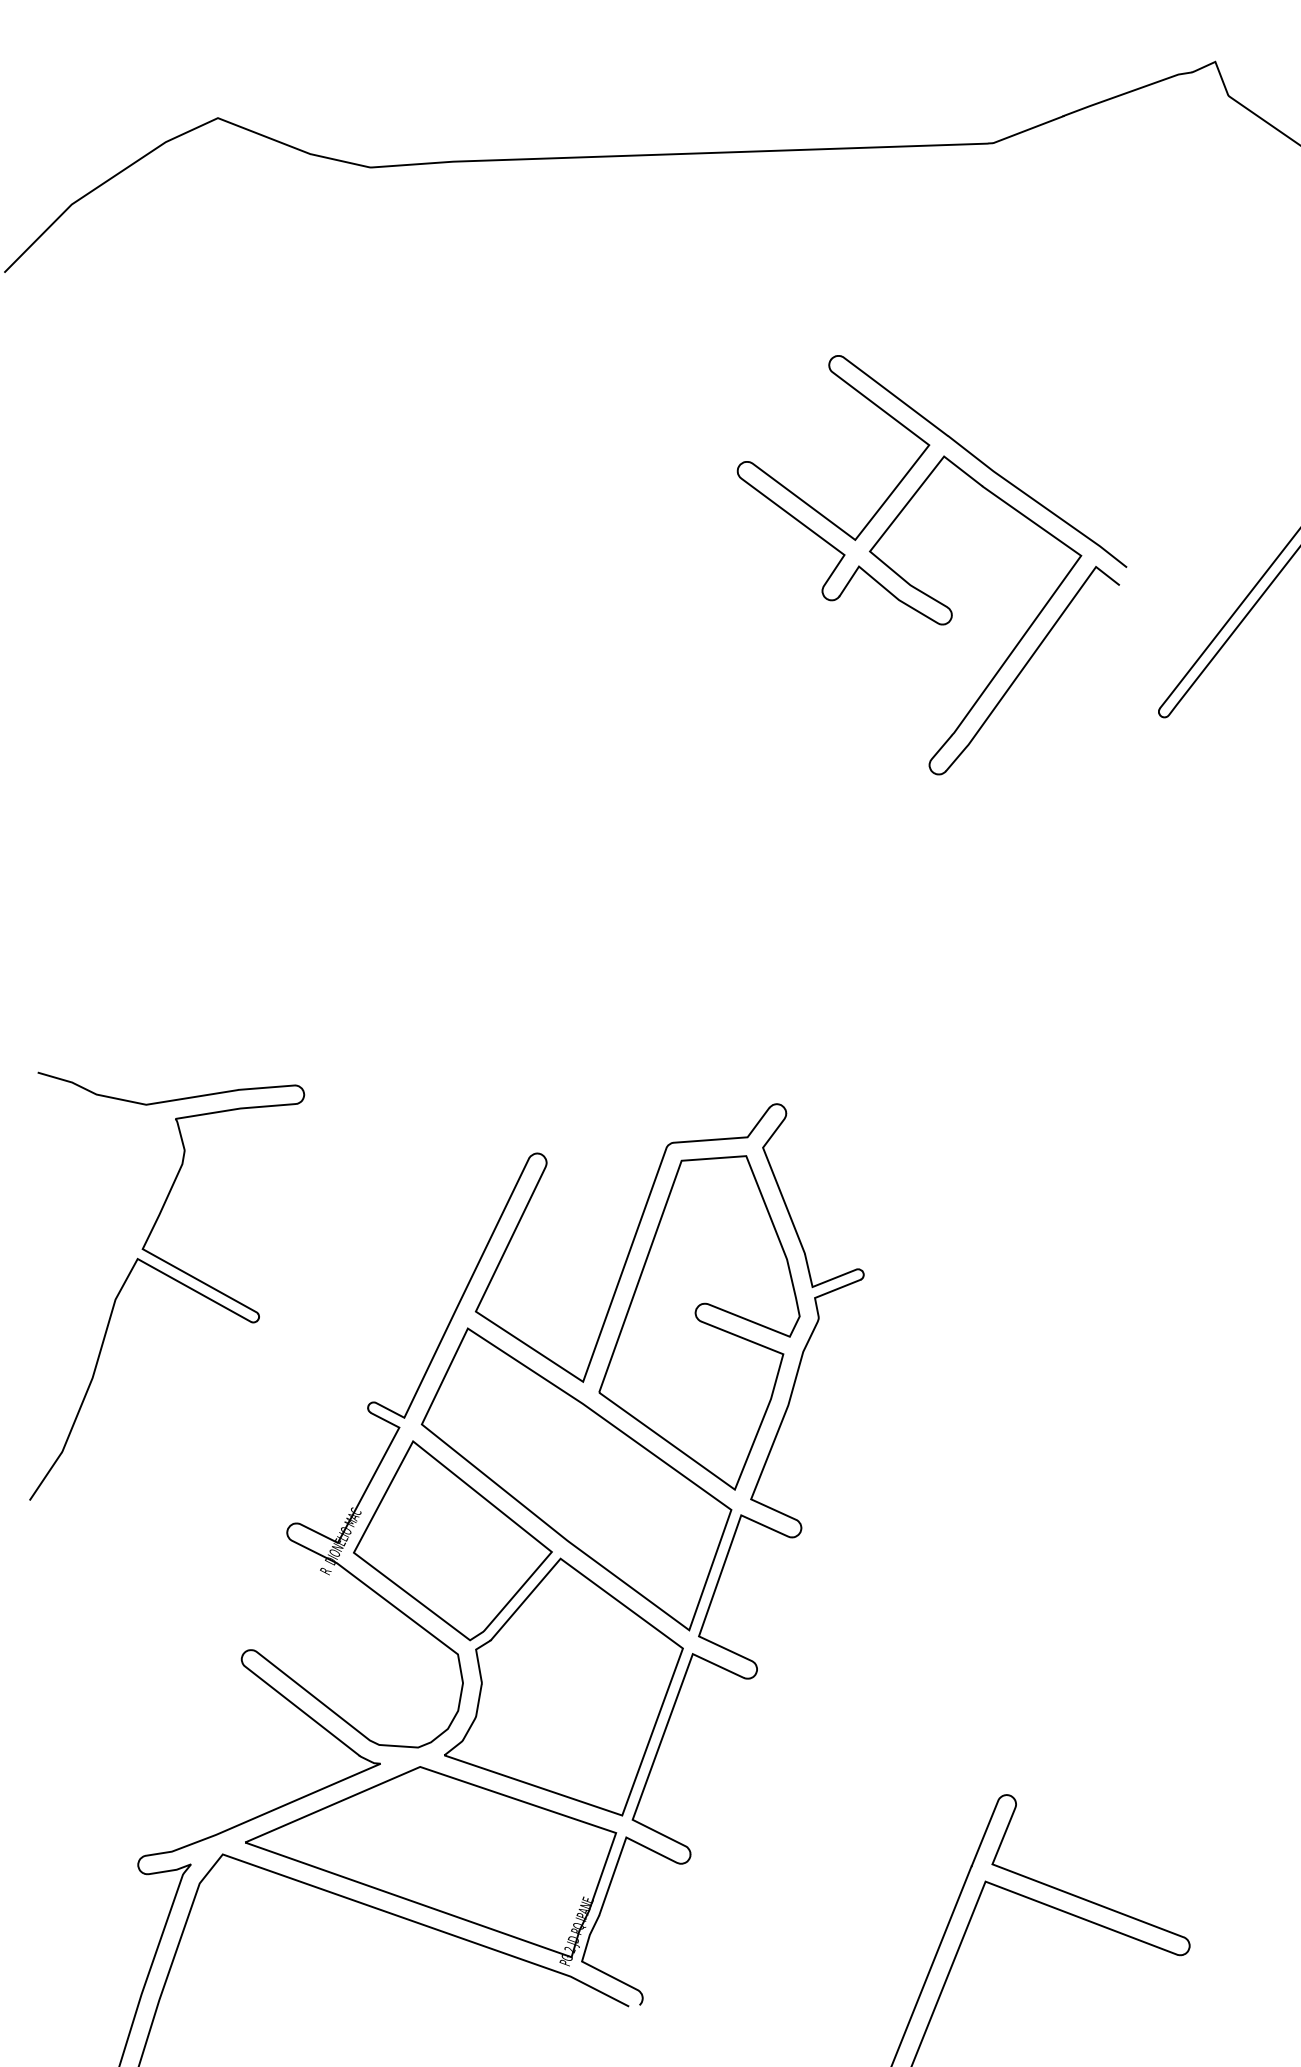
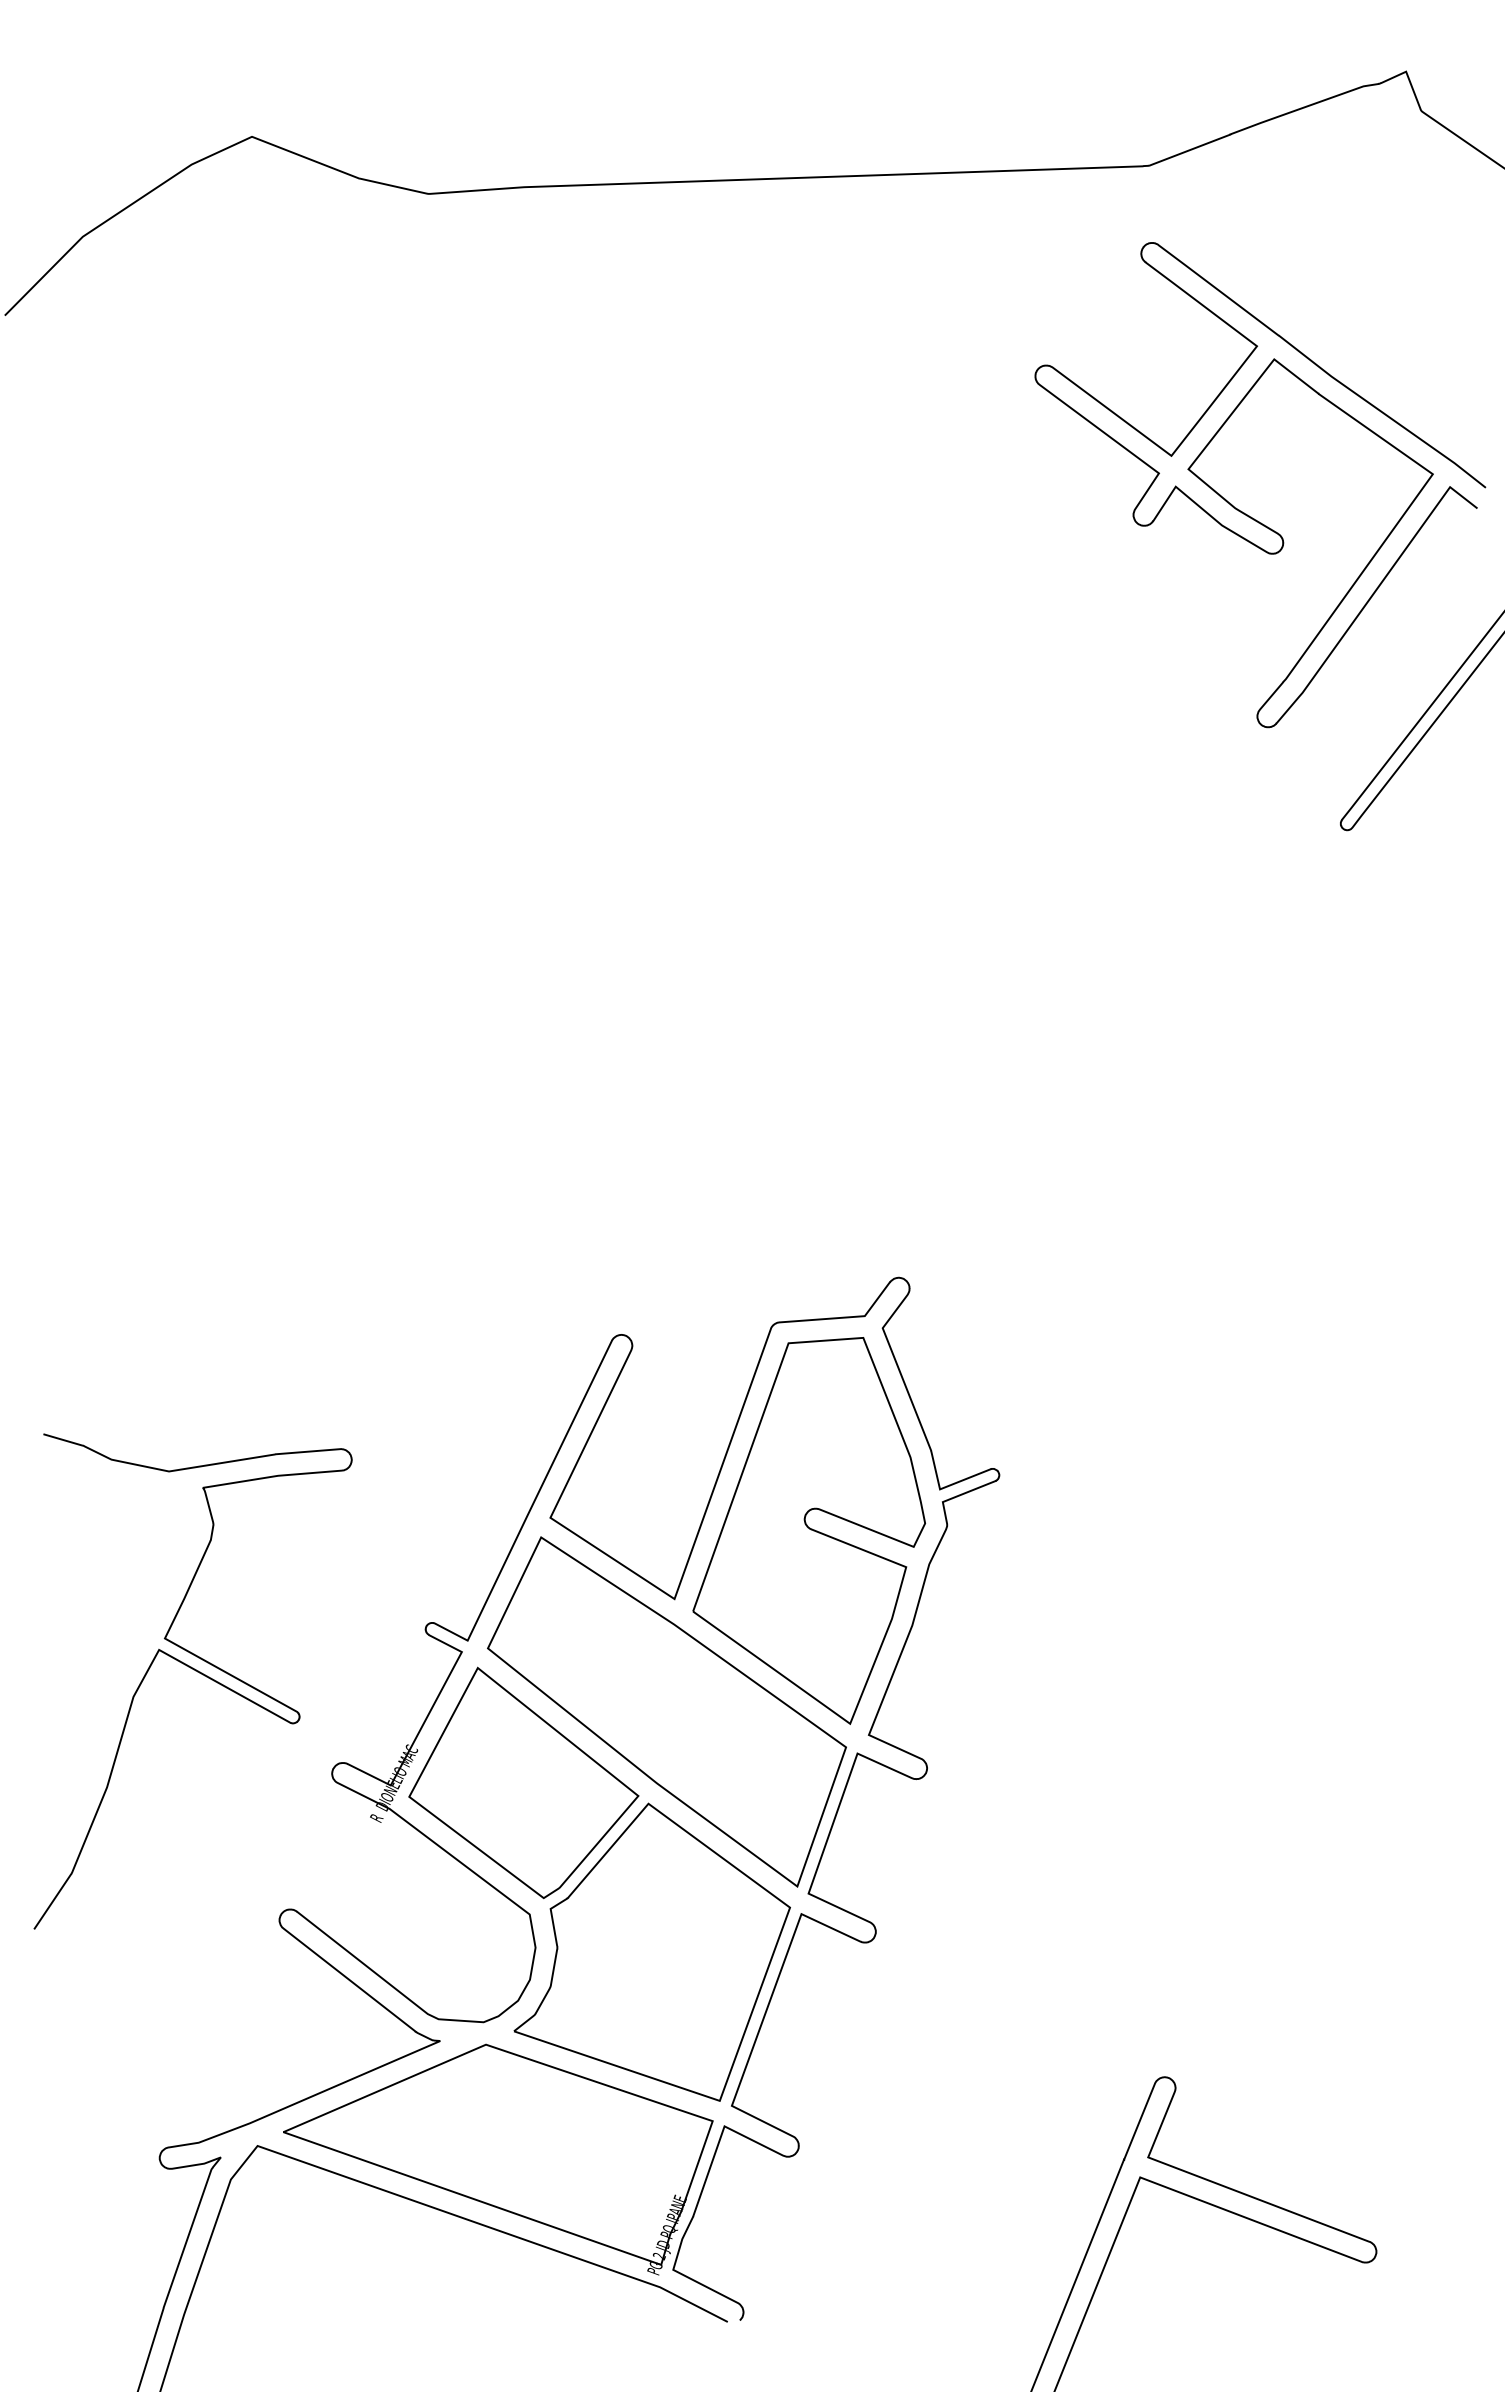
curve: (920, 589) -> (1246, 513), moved
curve: (170, 1278) -> (197, 1672), moved

